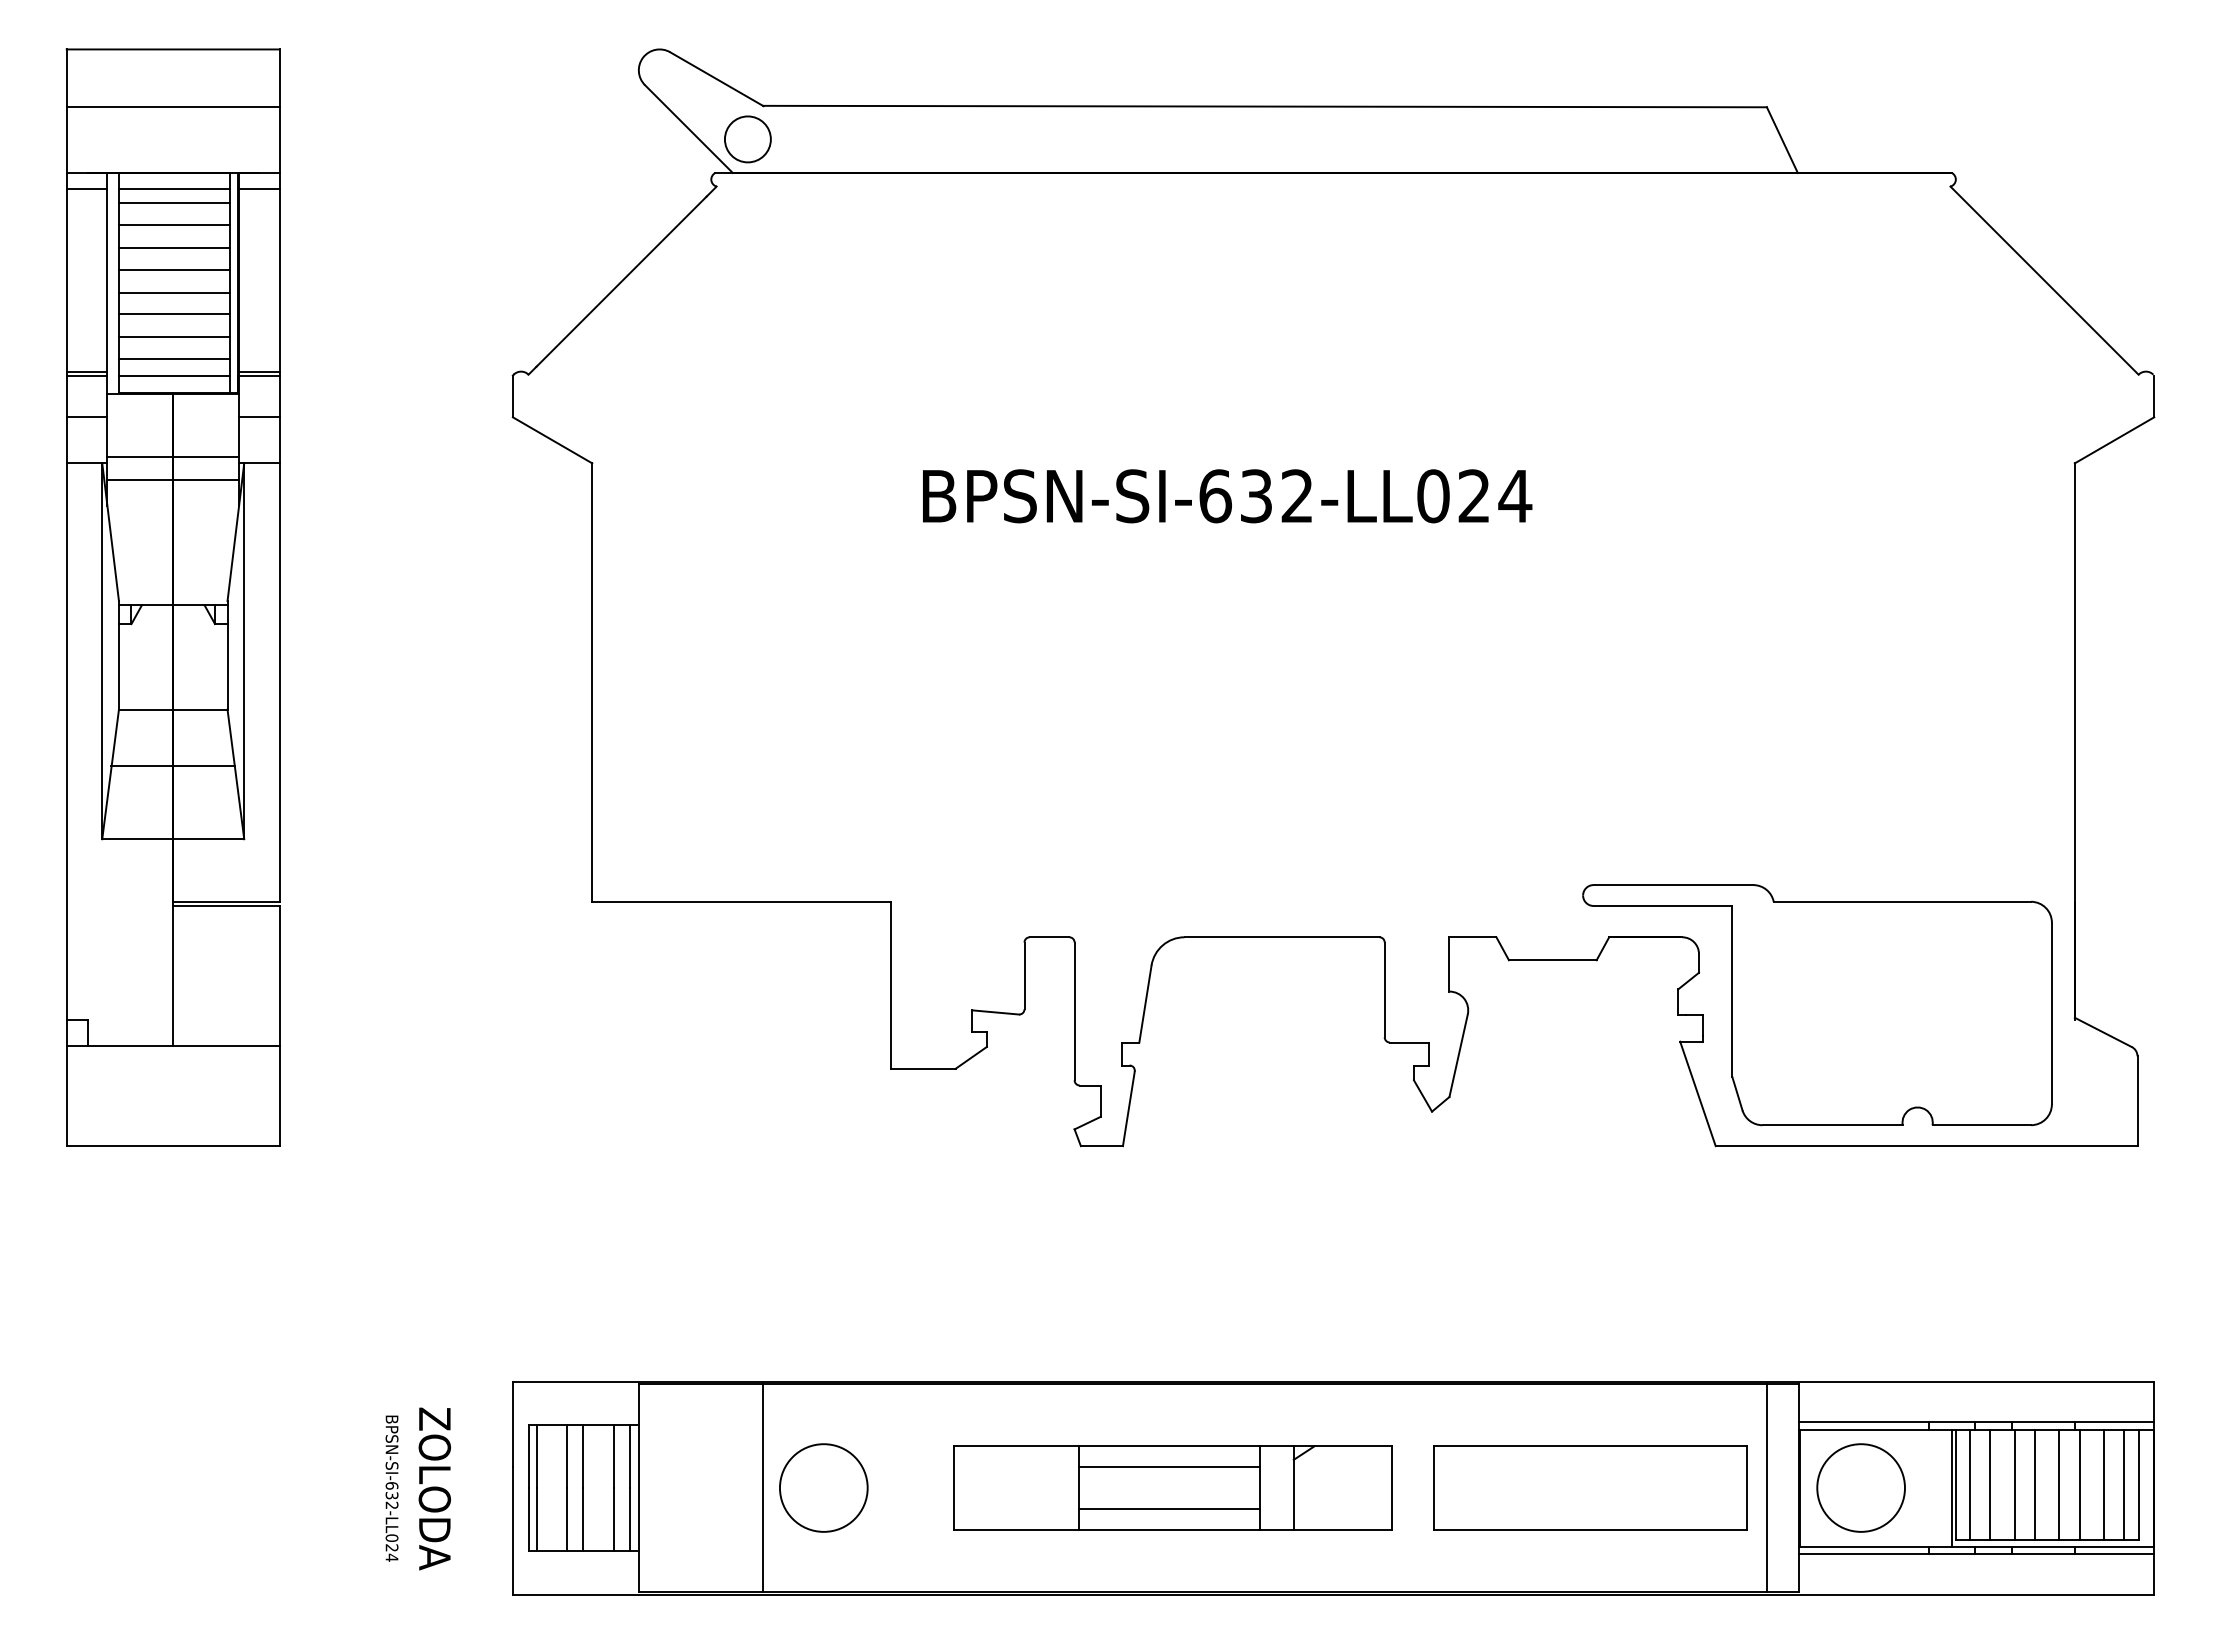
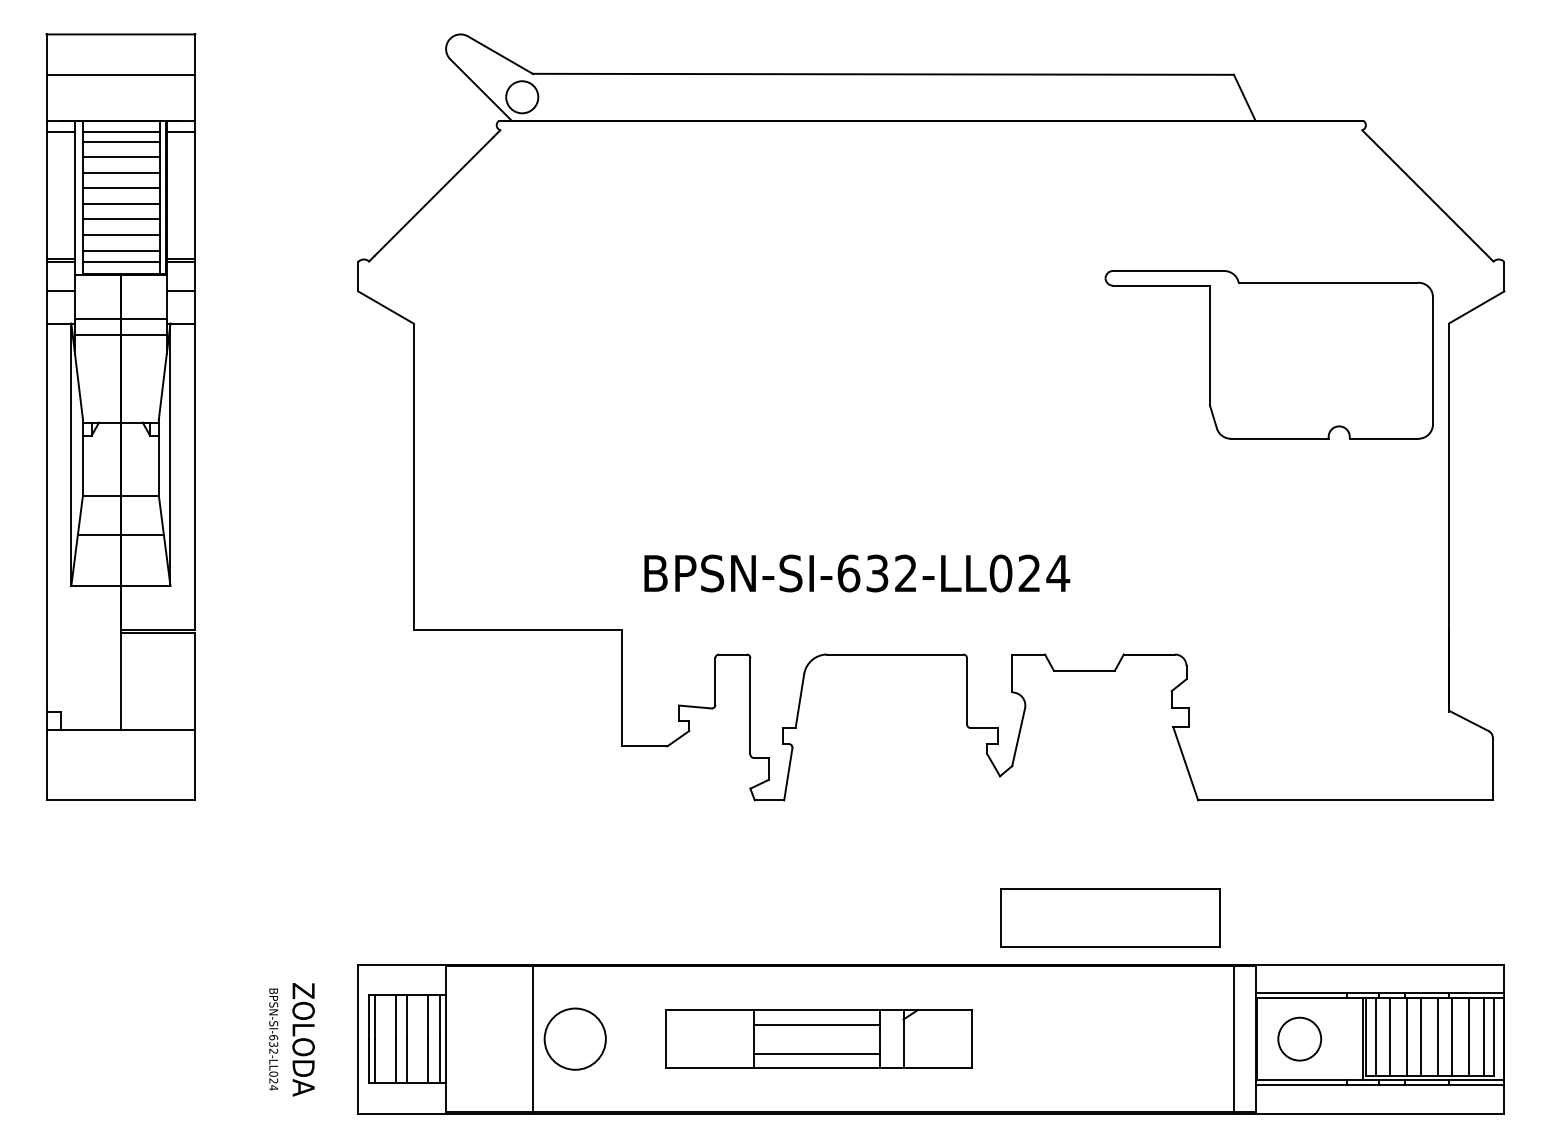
text: (1227, 496) -> (857, 573), moved
part: (1816, 1004) -> (1268, 354), moved
part: (1590, 1487) -> (1110, 917), moved
circle: (1860, 1487) -> (1299, 1038), size x0.7

